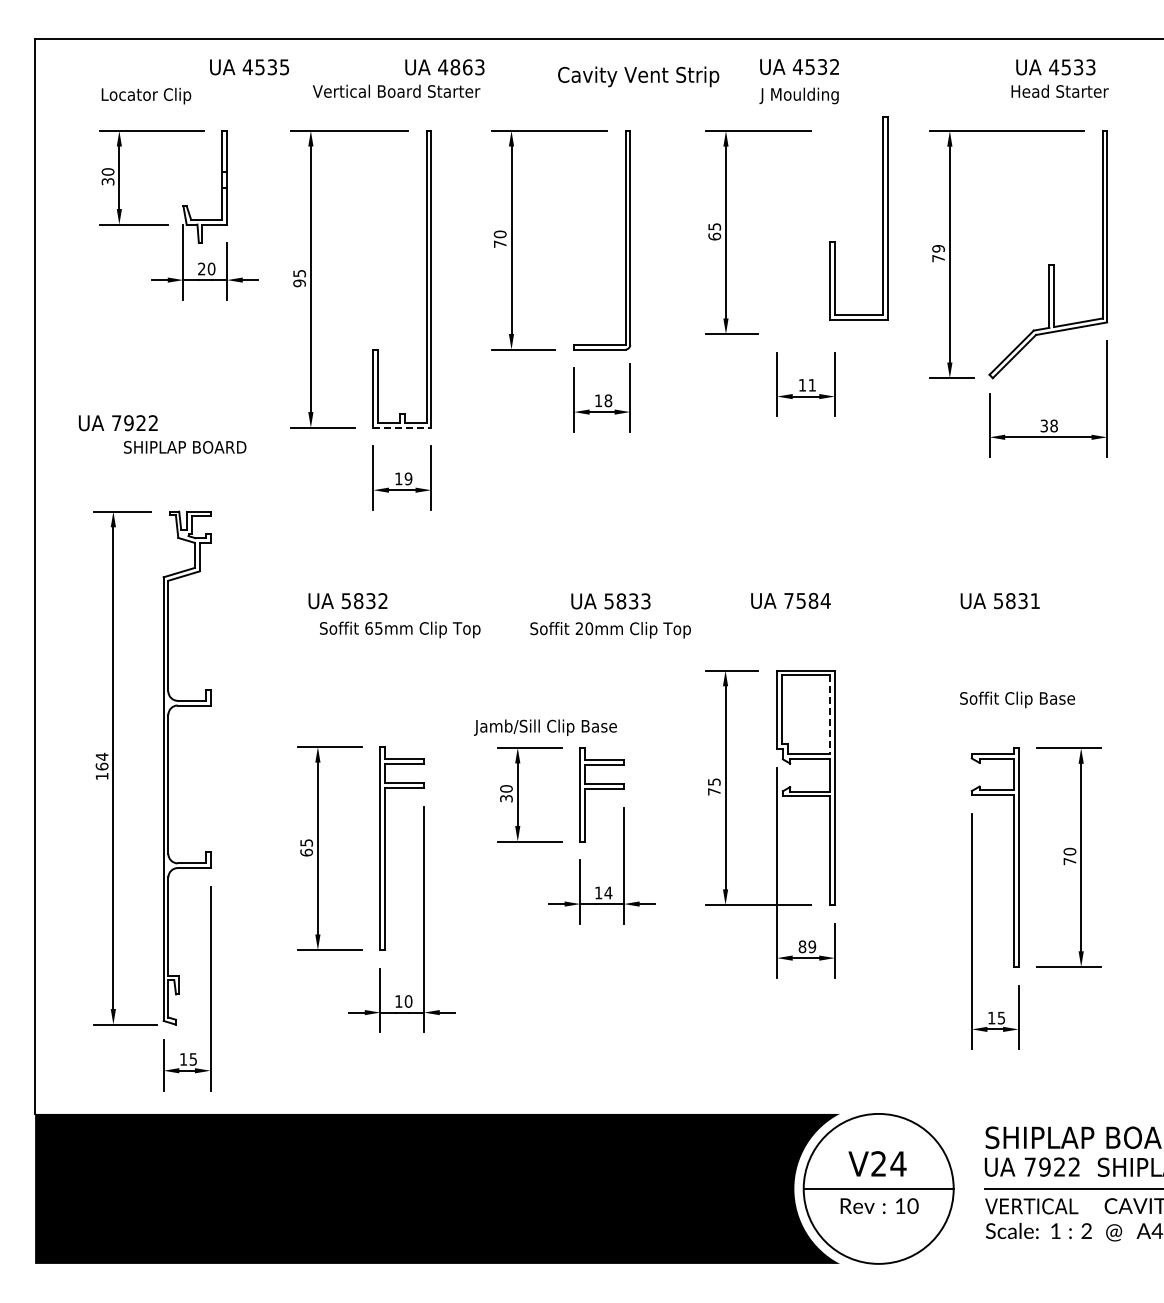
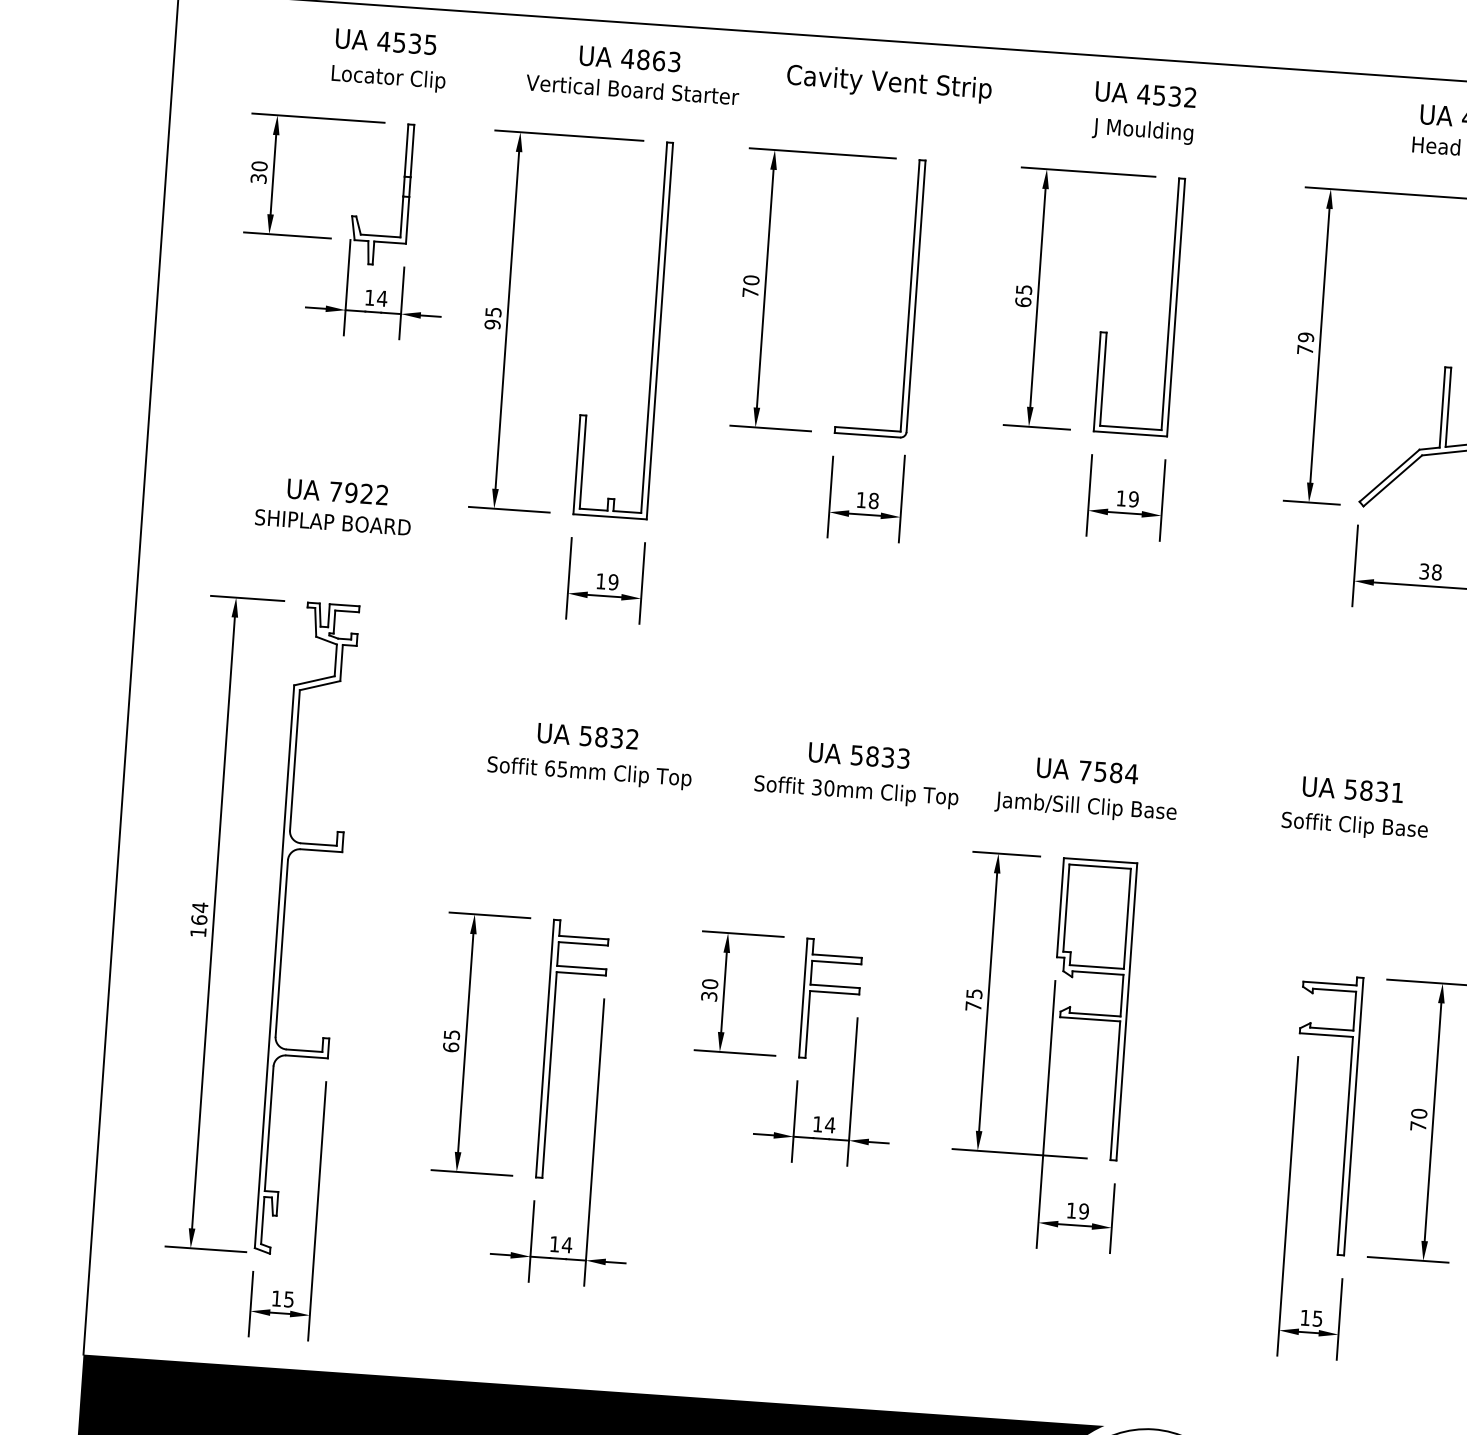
text: (249, 67) -> (386, 42), moved
text: (444, 67) -> (629, 59), moved
text: (638, 76) -> (889, 83), moved
text: (146, 95) -> (388, 77), moved
part: (882, 218) -> (1169, 307), moved
text: (206, 268) -> (375, 297), 20 -> 14
text: (812, 384) -> (1134, 498), 11 -> 19
text: (117, 423) -> (336, 492), moved
line: (402, 427) -> (610, 516), dashed -> solid
text: (347, 601) -> (587, 736), moved
text: (579, 628) -> (817, 787), 20mm -> 30mm
text: (1017, 699) -> (1354, 826), moved
line: (830, 715) -> (1127, 919), dashed -> solid
text: (545, 727) -> (1085, 807), moved
text: (802, 946) -> (1071, 1210), 89 -> 19
text: (408, 1001) -> (567, 1245), 10 -> 14

